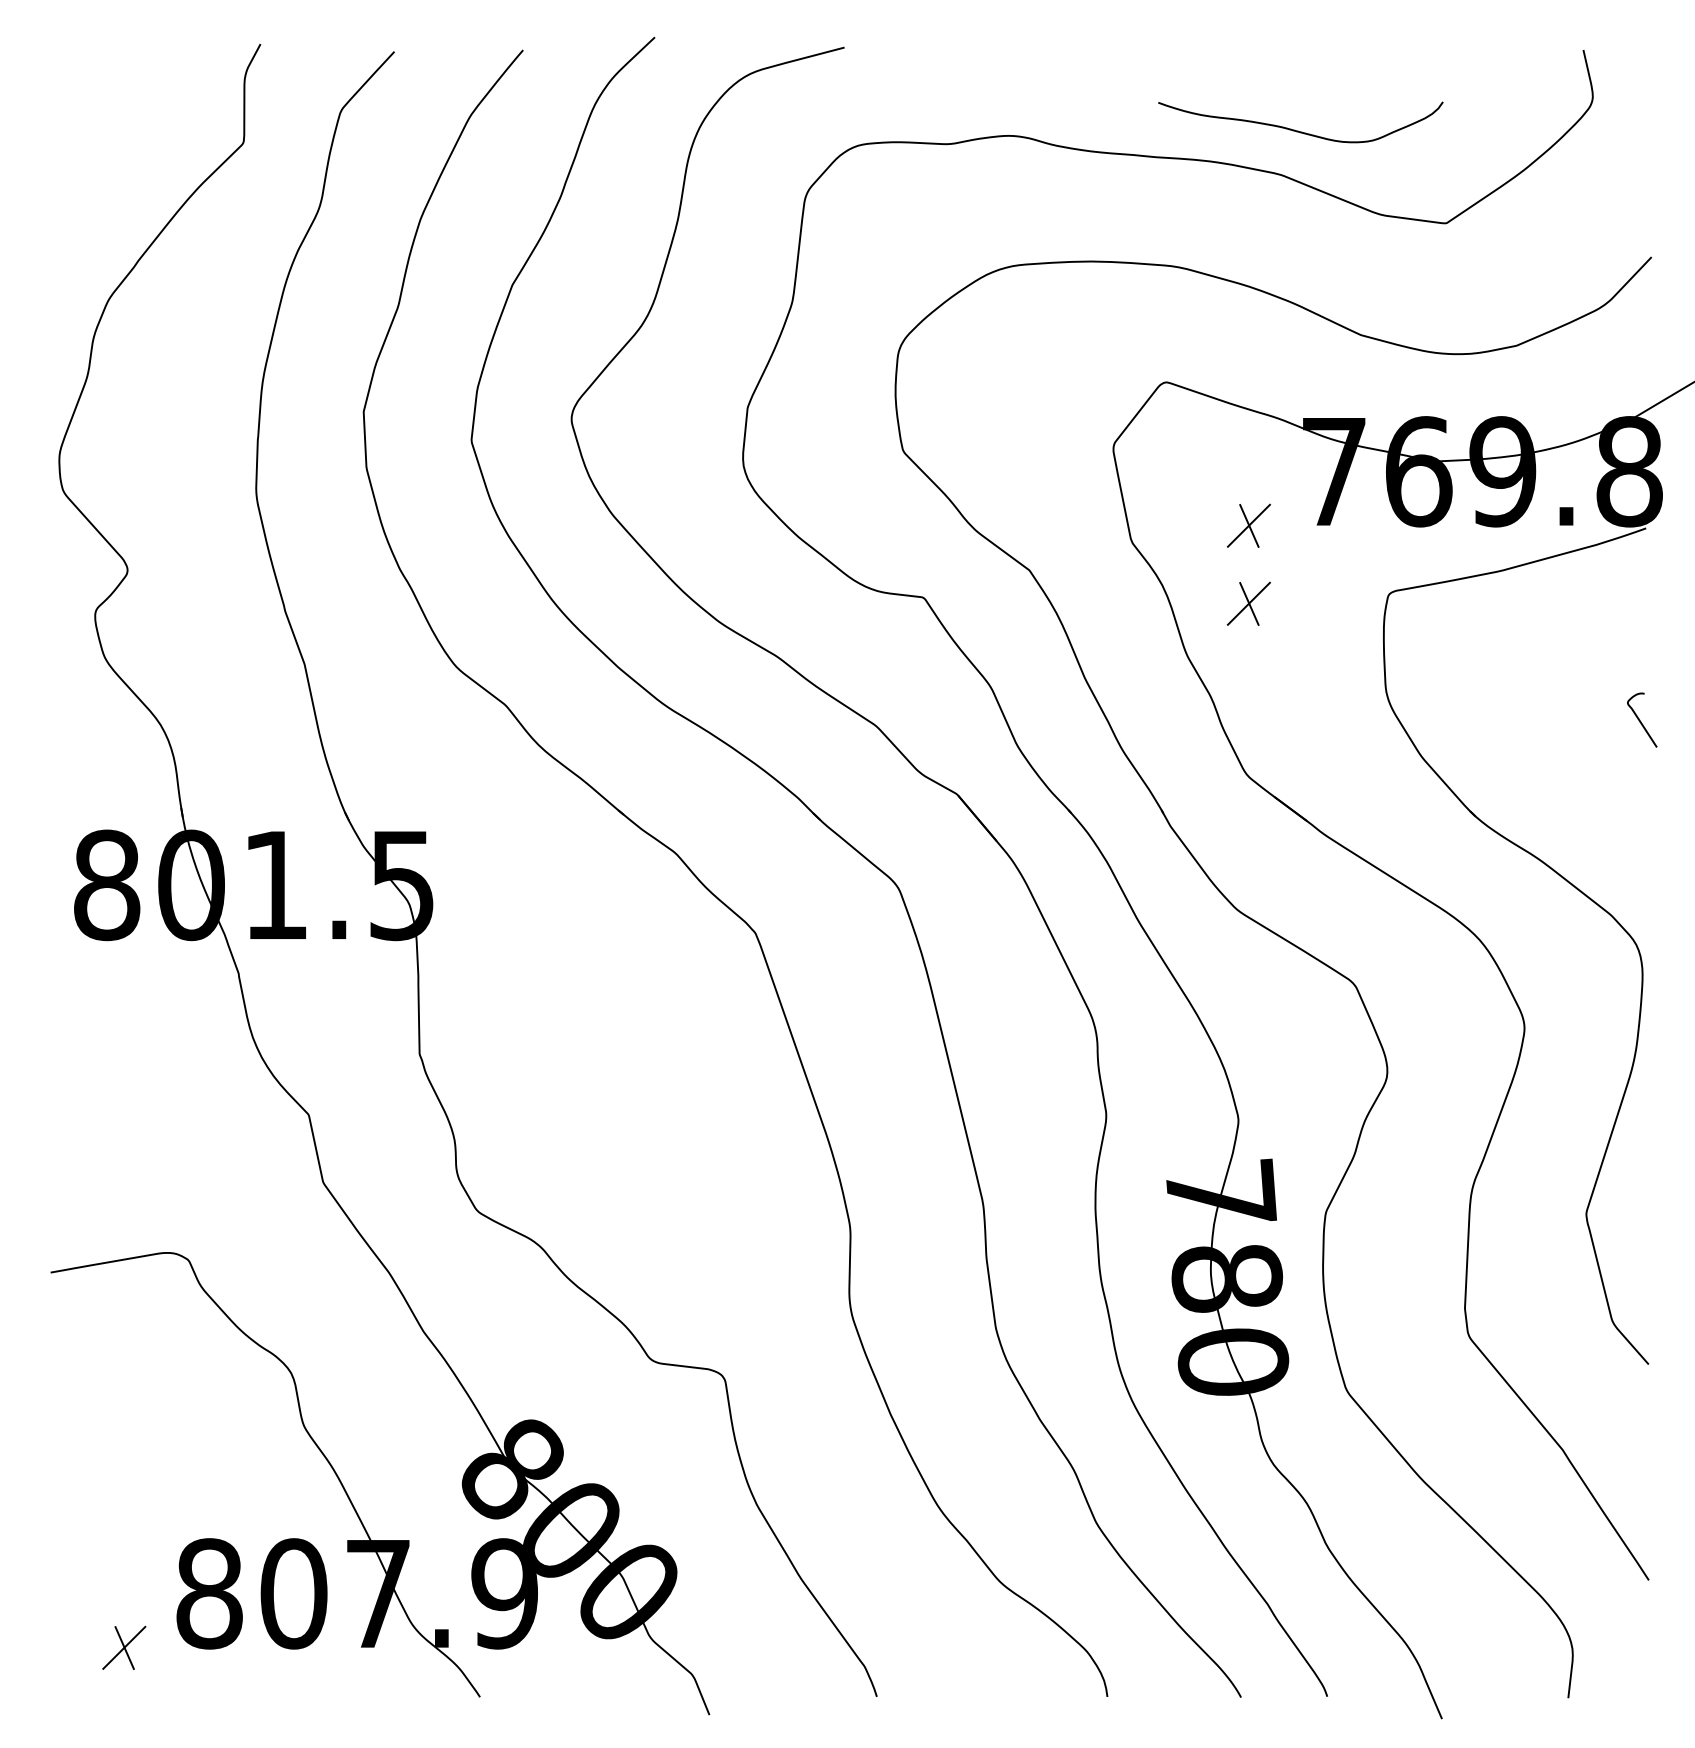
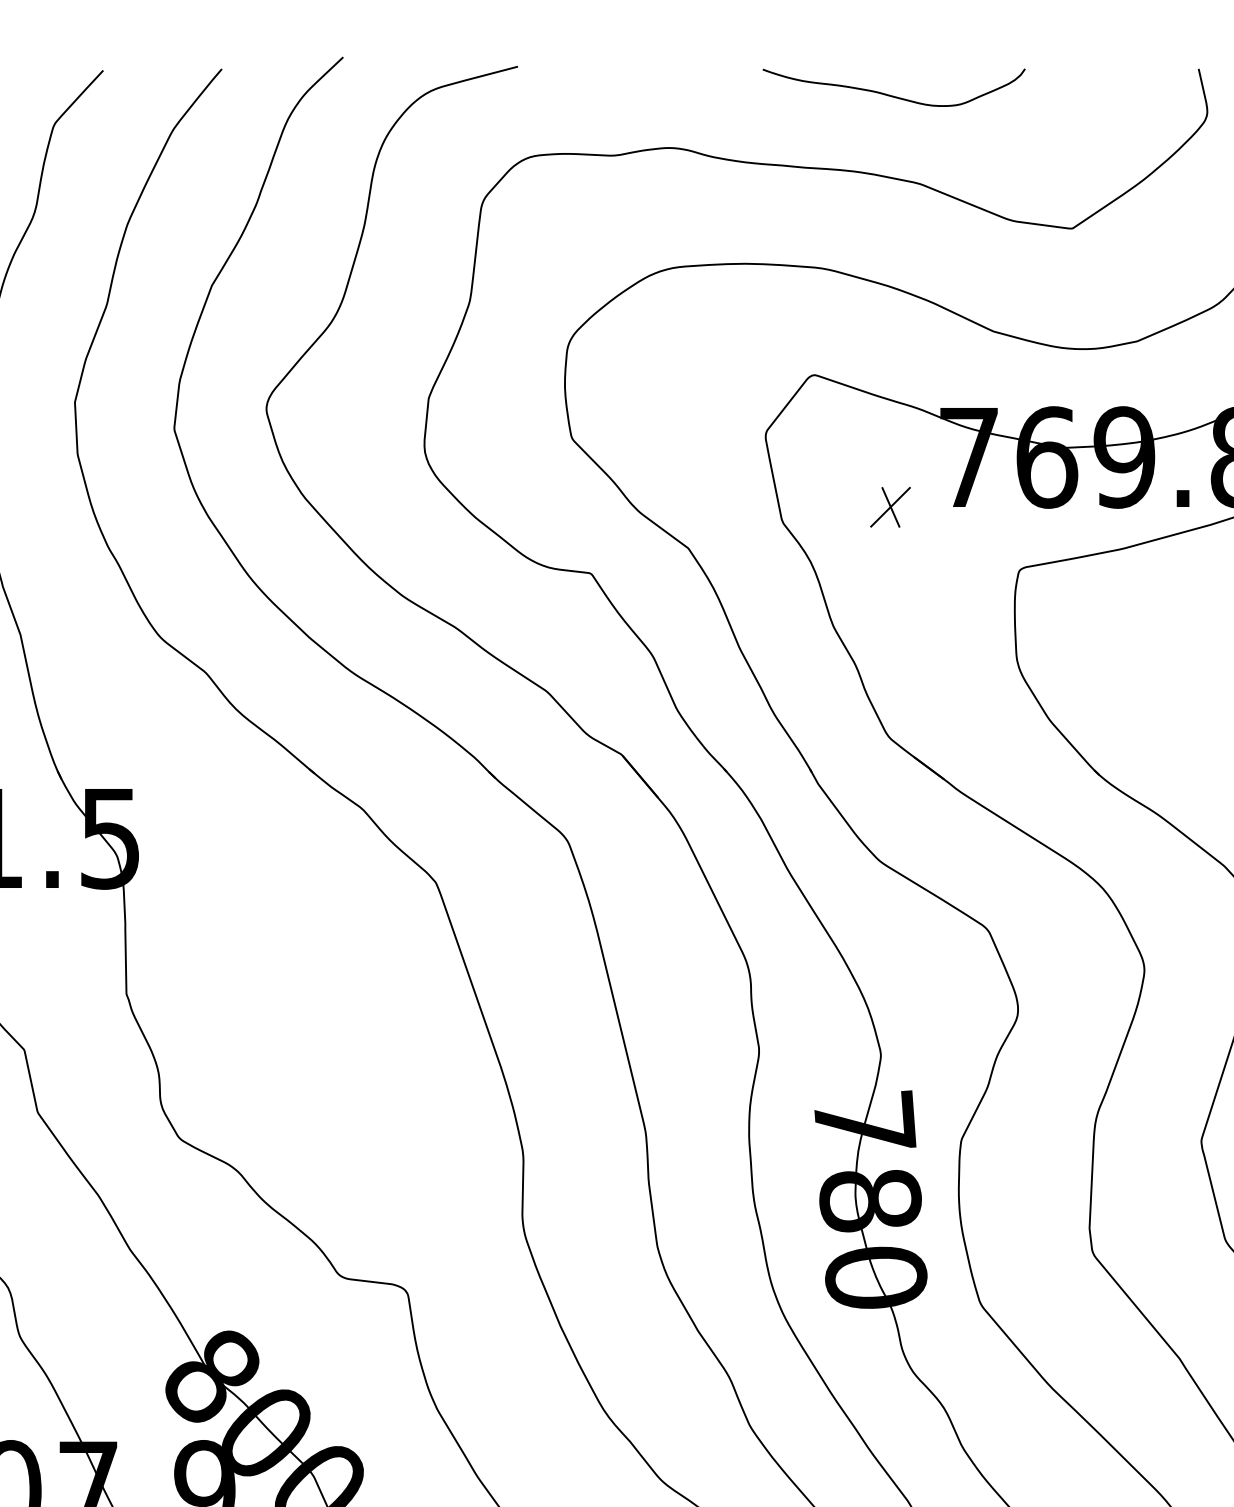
curve: (1298, 130) -> (891, 95), moved
part: (1248, 603) -> (890, 578), removed

